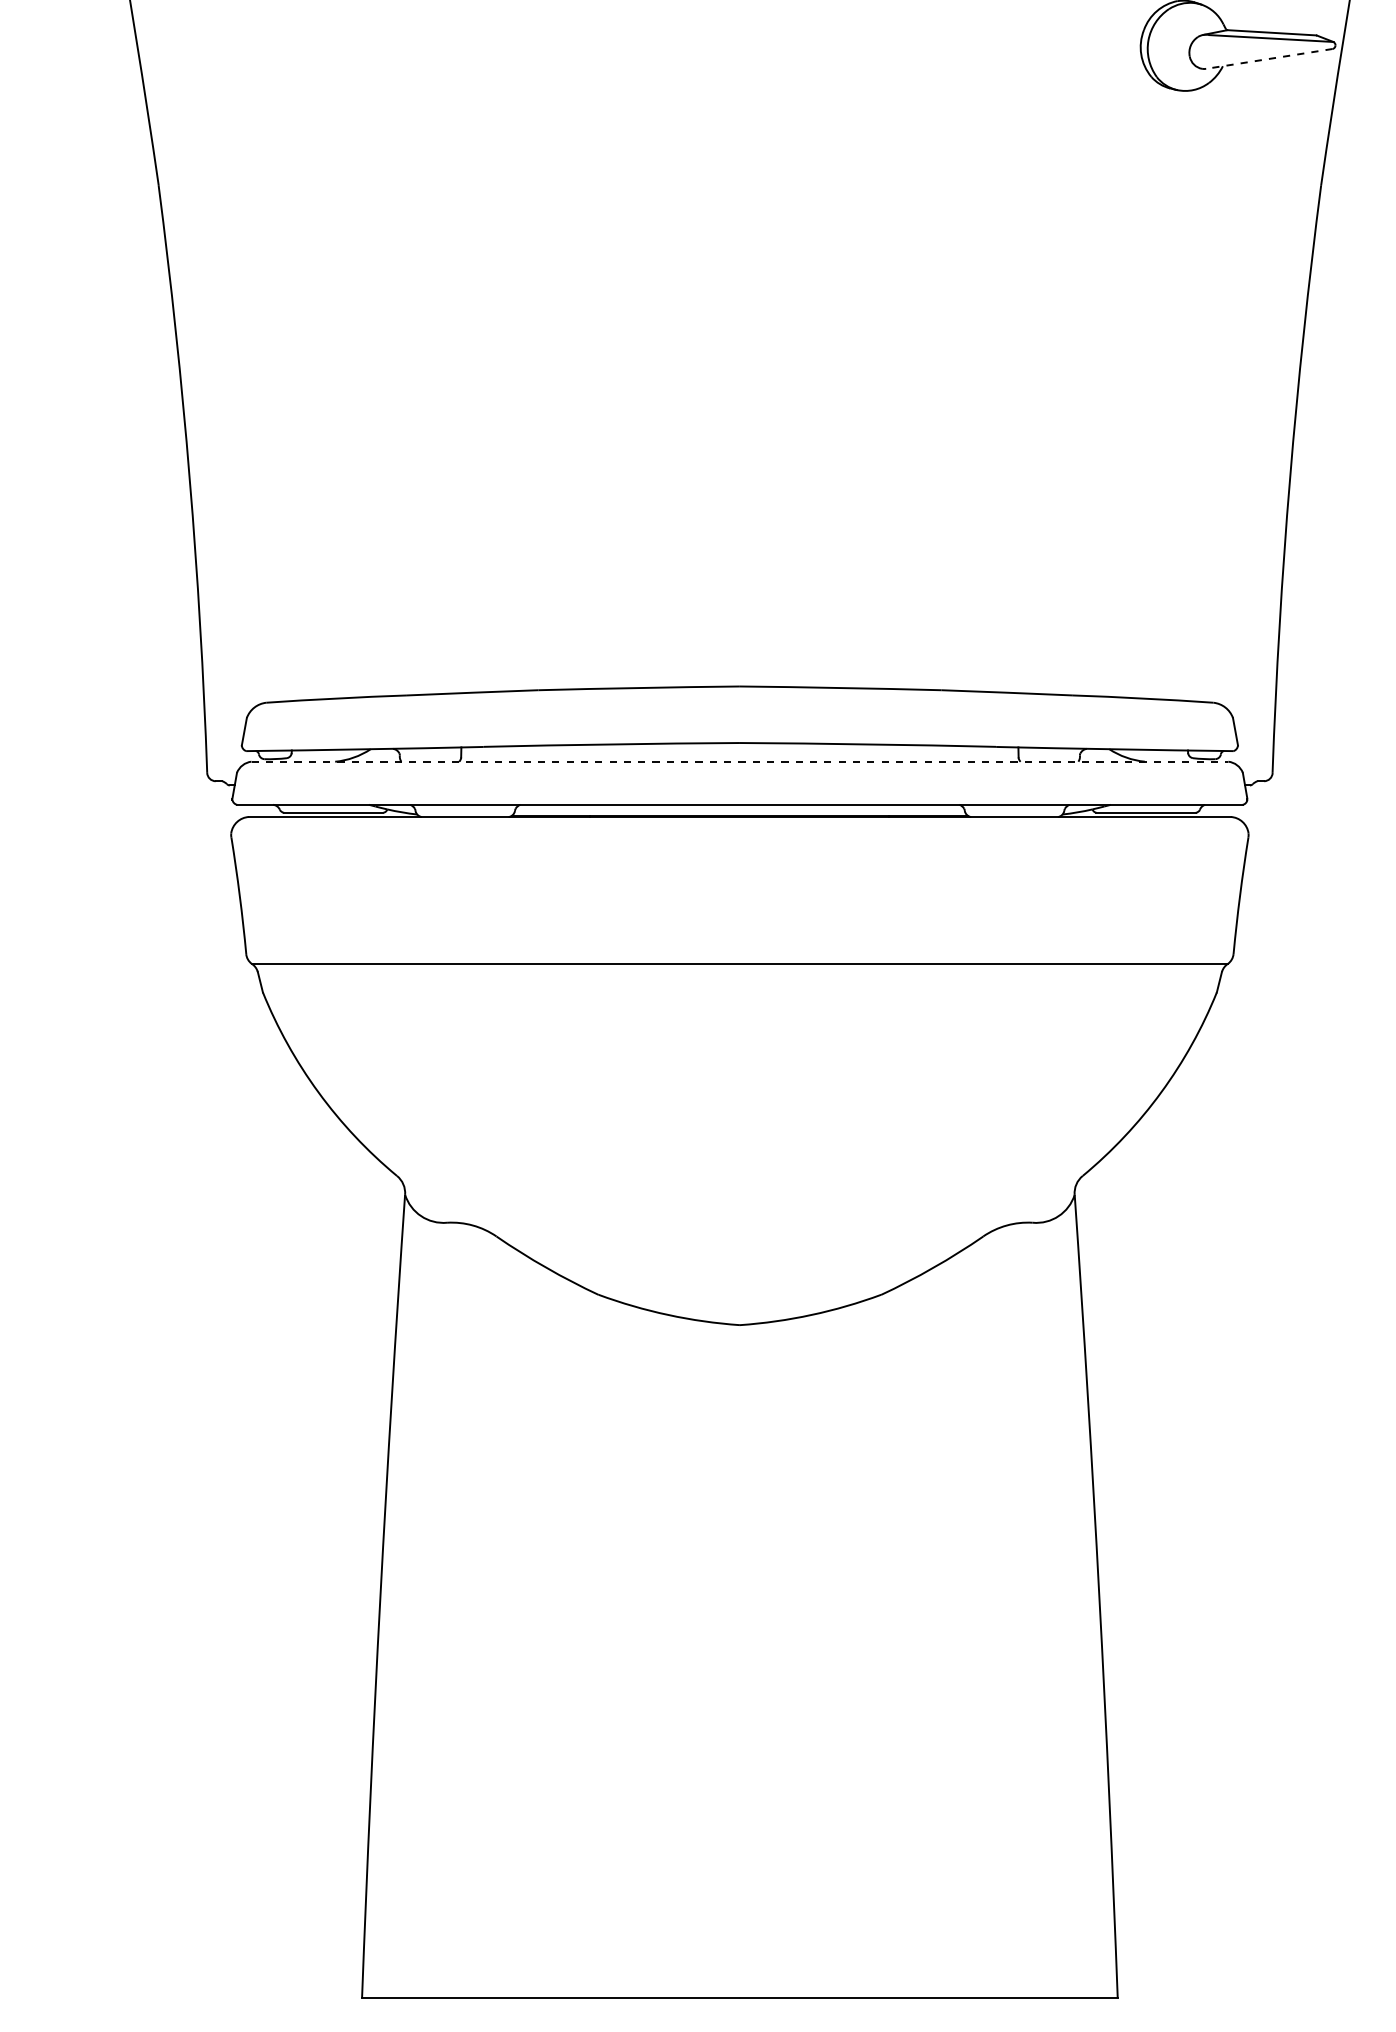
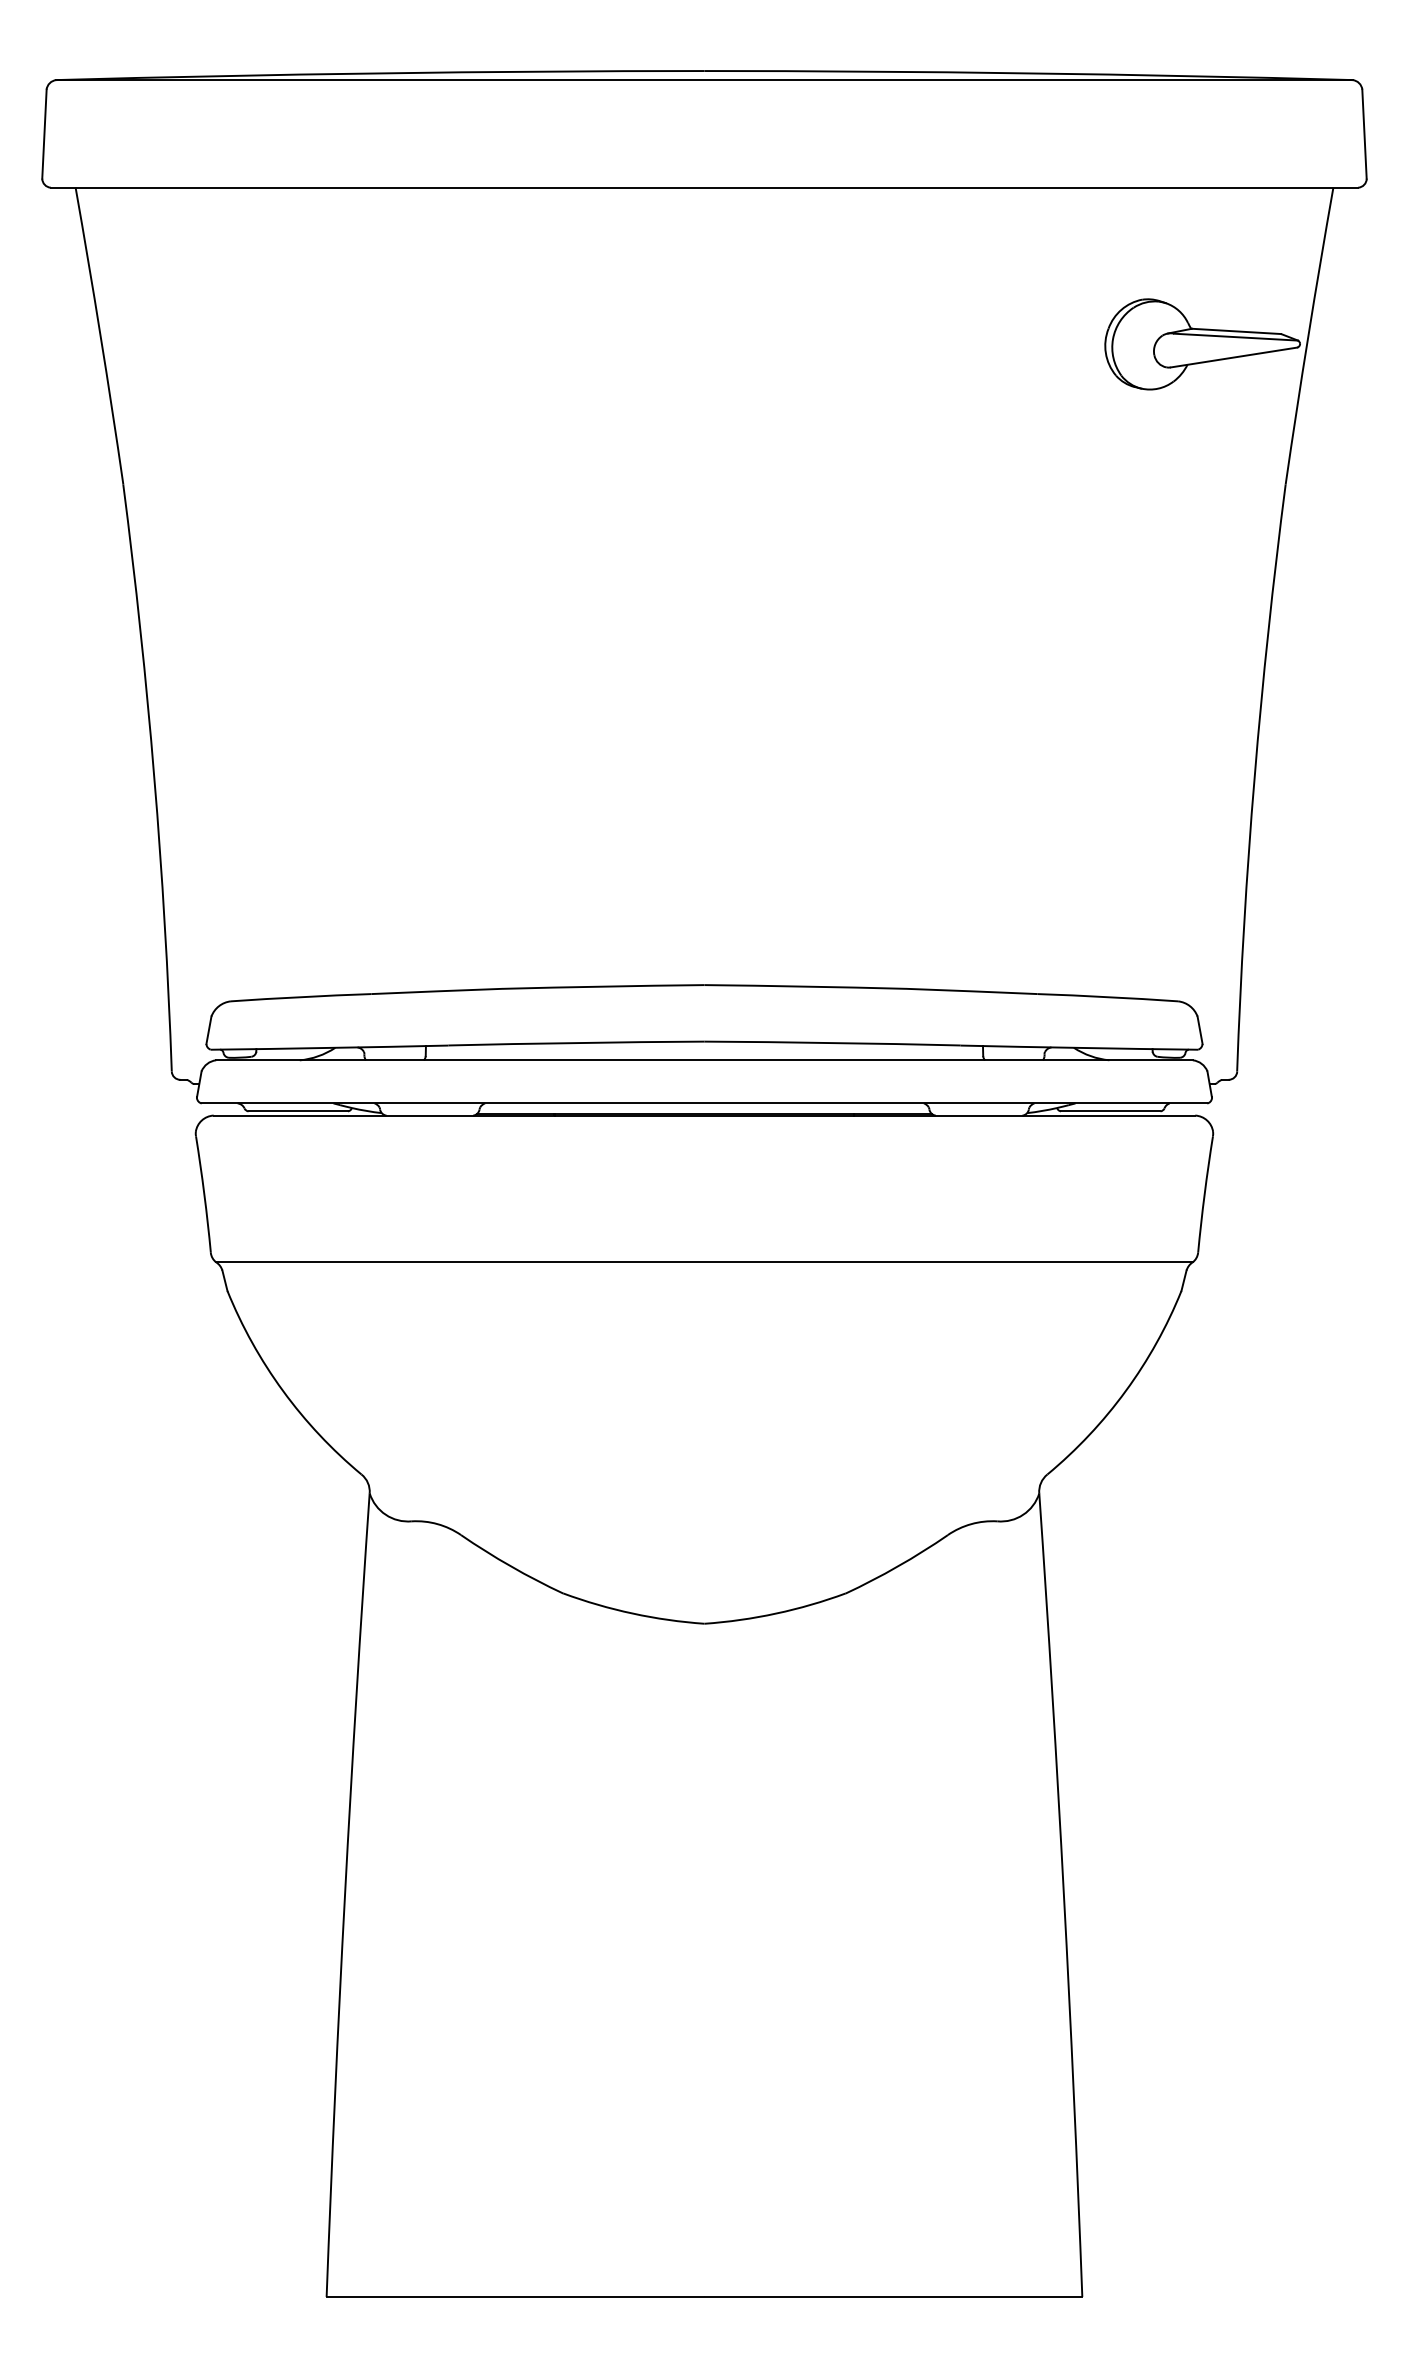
line: (1268, 58) -> (1233, 357), dashed -> solid
line: (740, 761) -> (705, 1060), dashed -> solid

